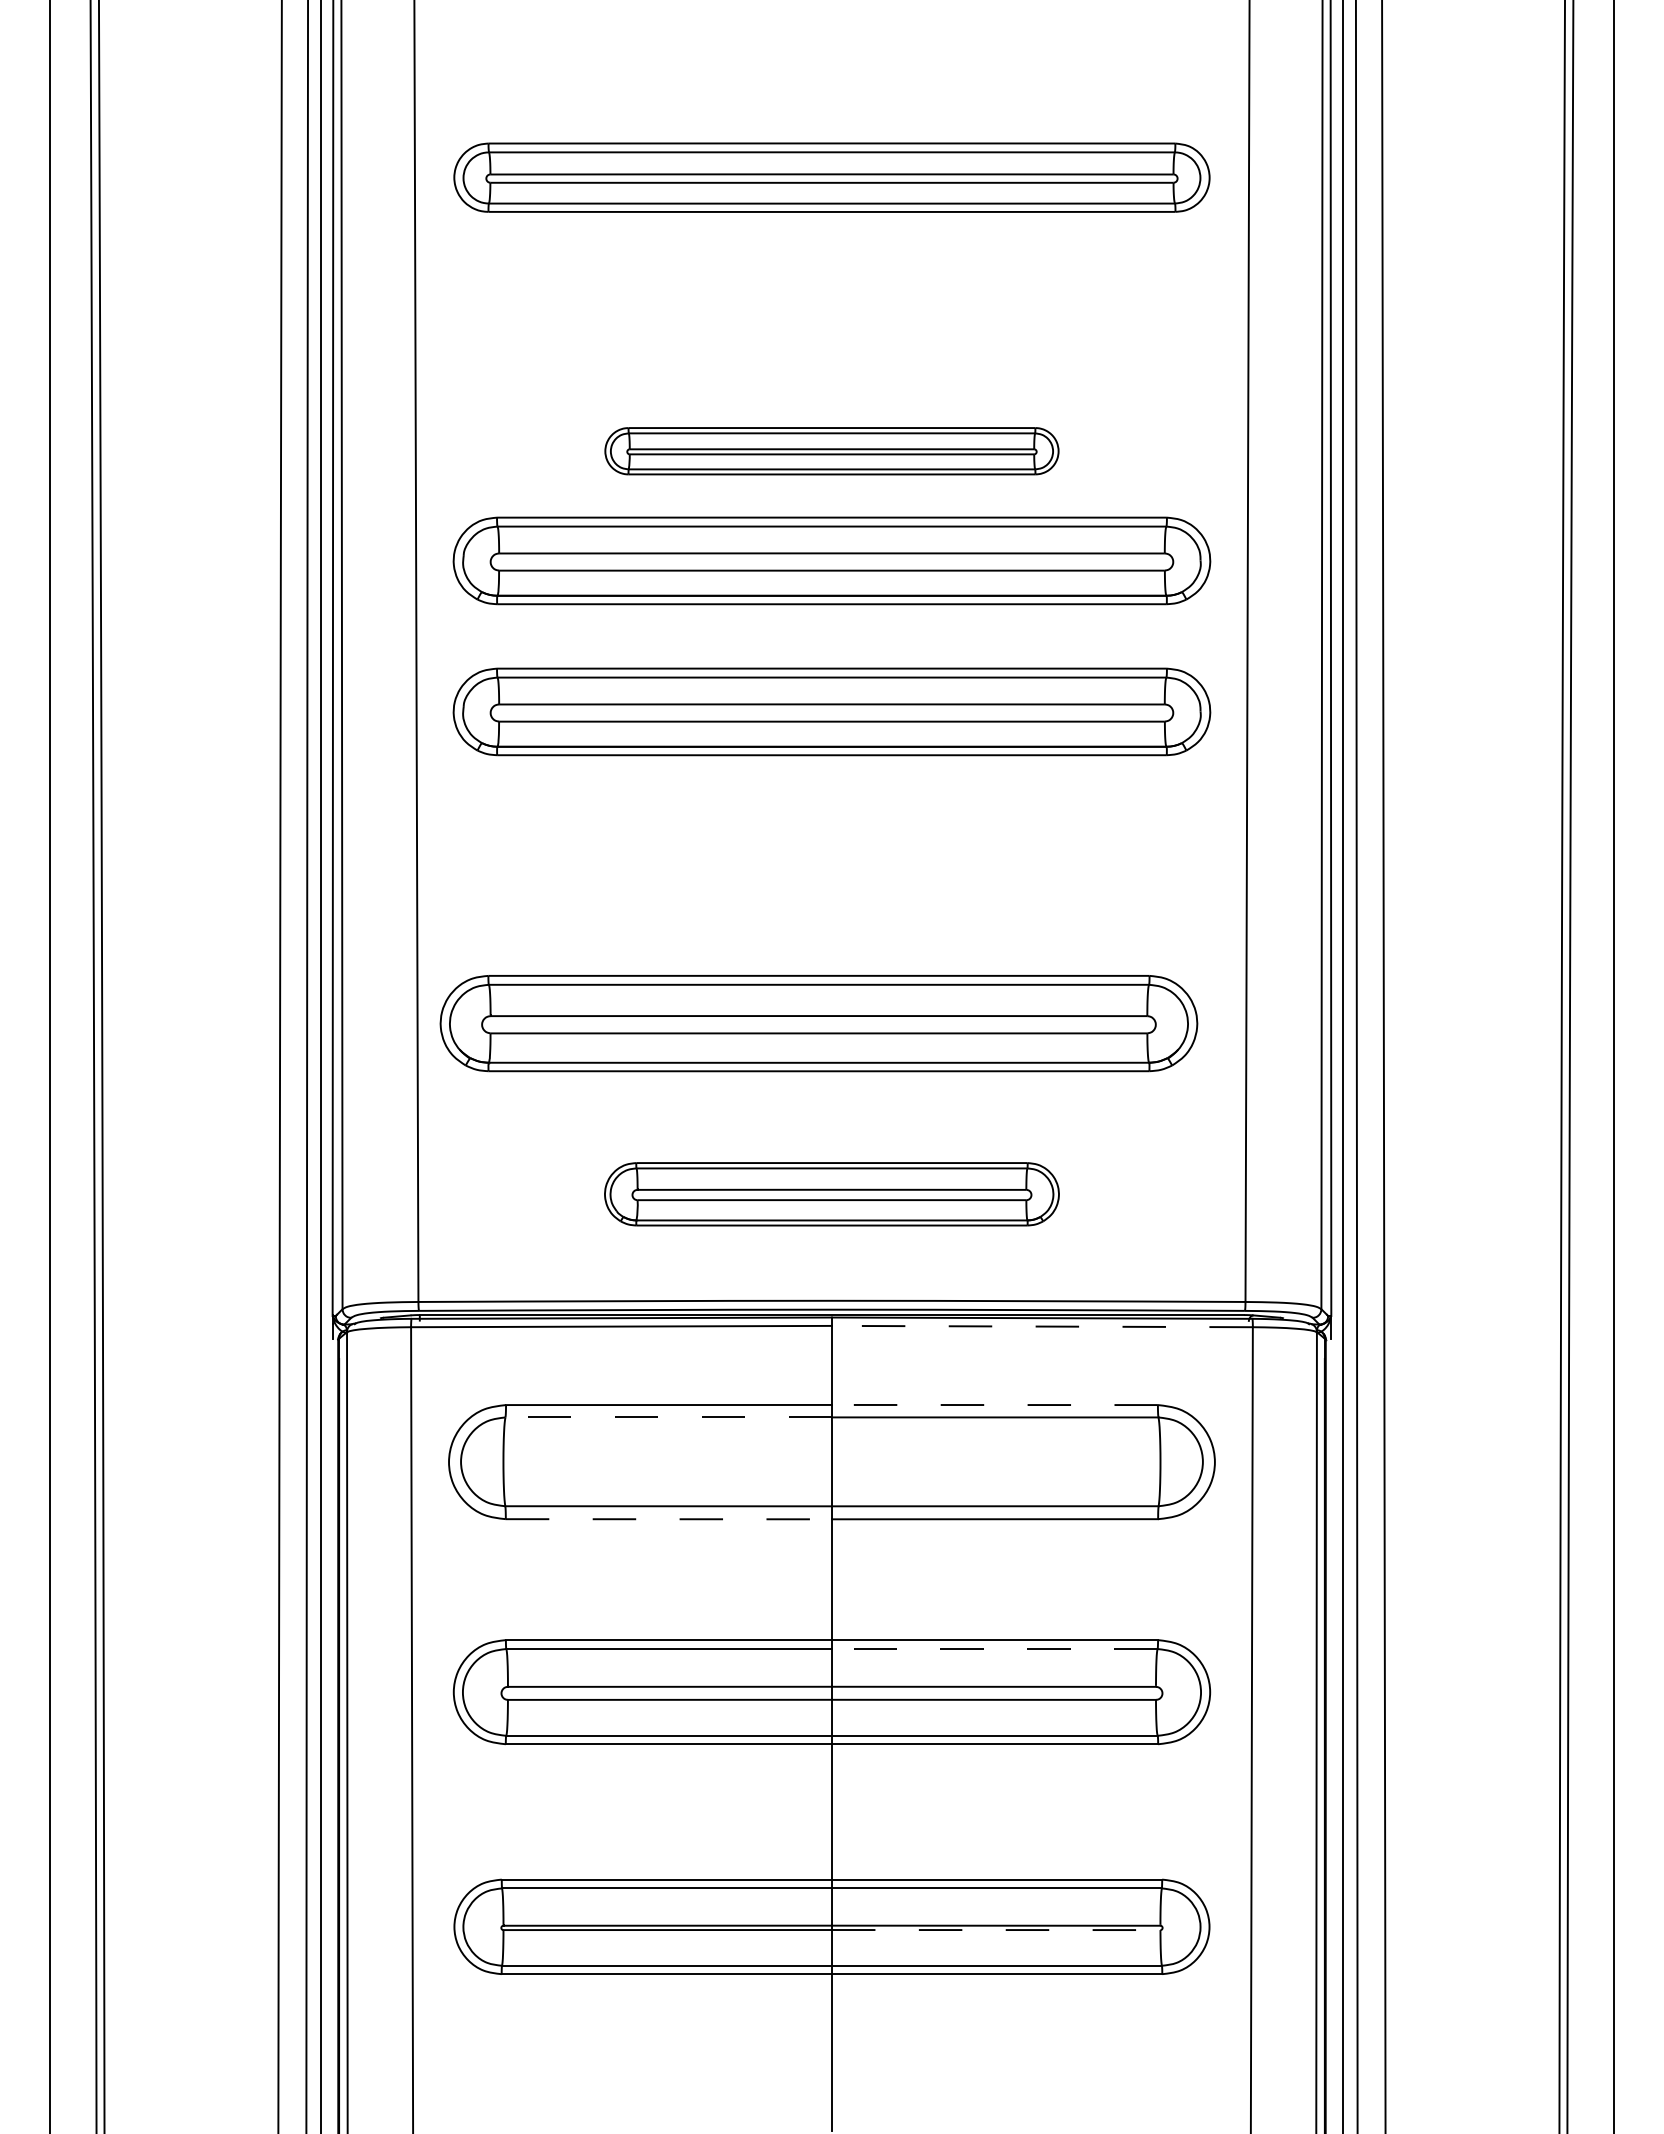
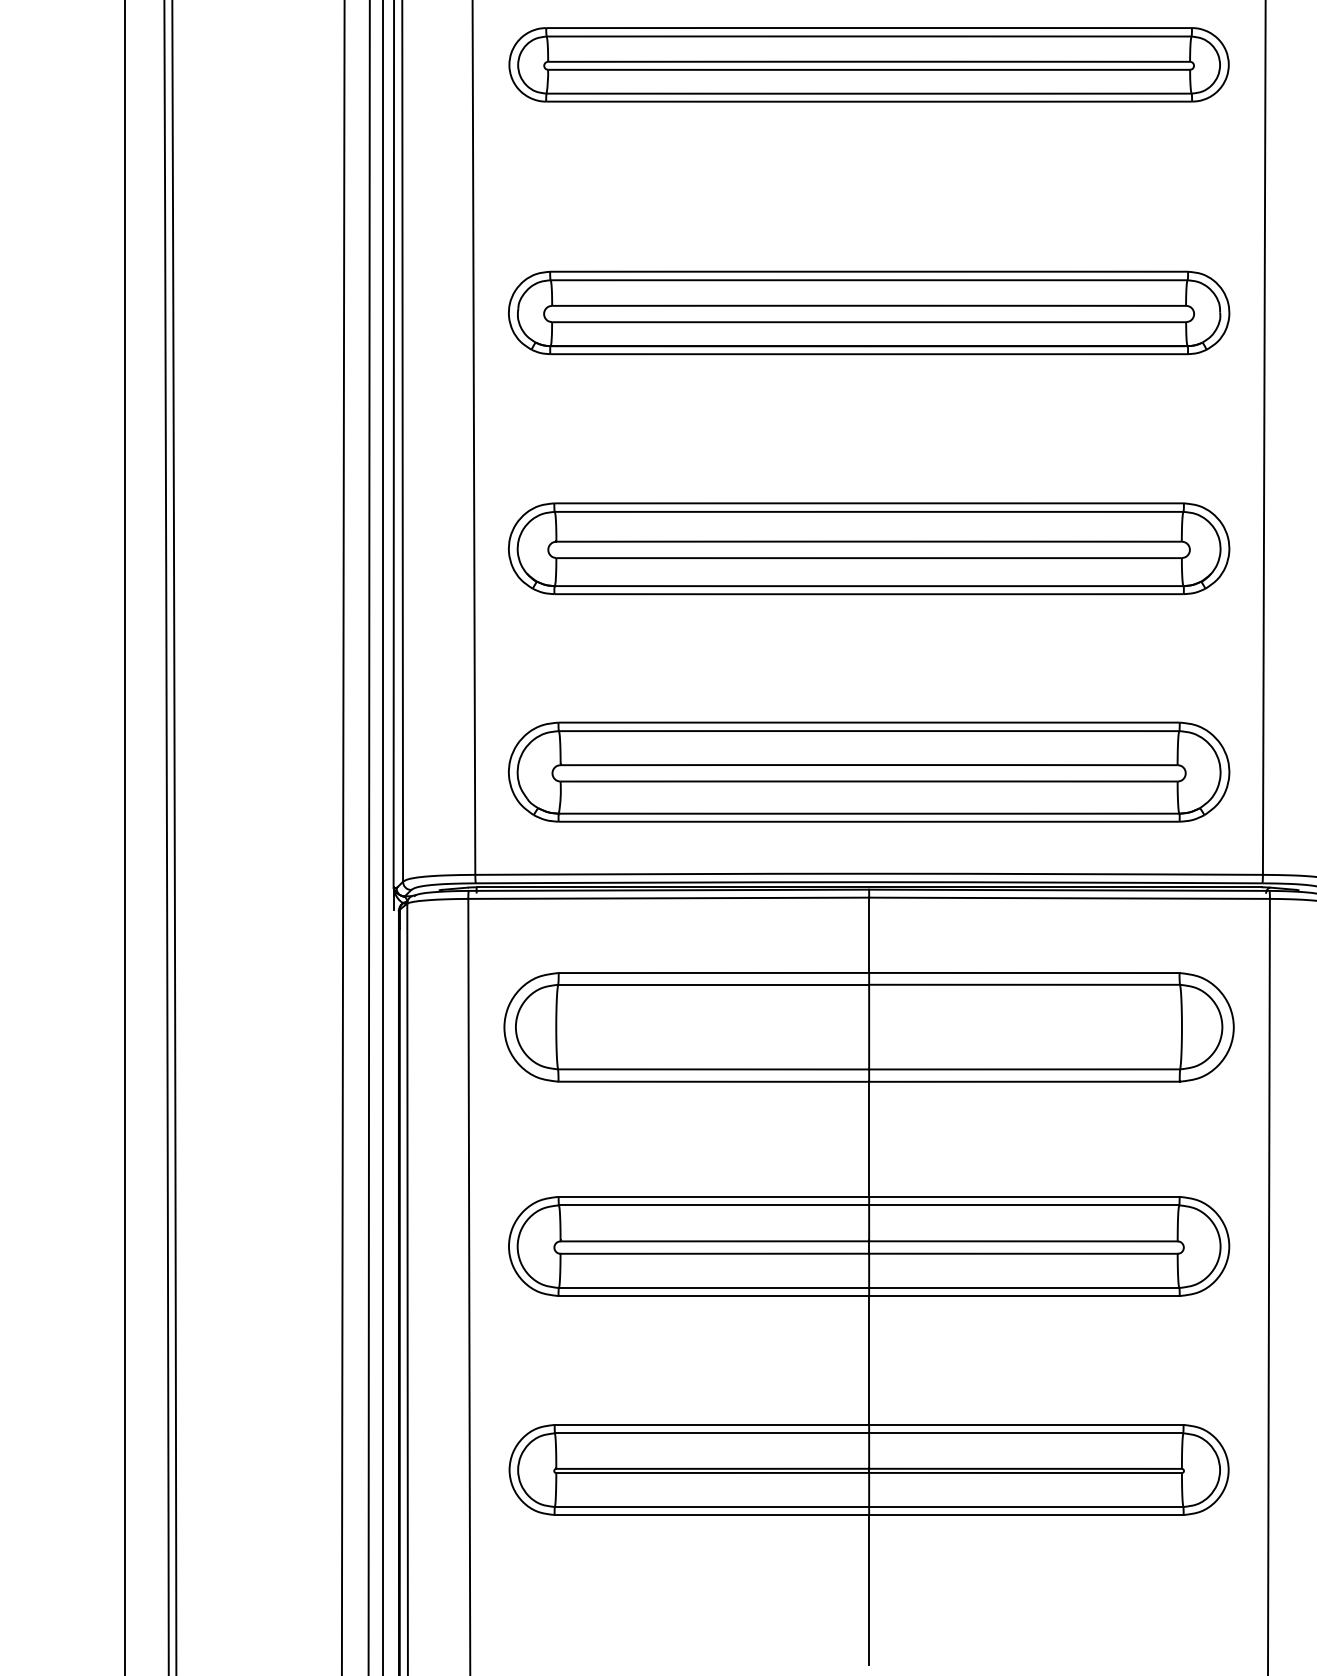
part: (831, 450) -> (868, 63), size x1.67
part: (831, 560) -> (868, 168), removed
part: (818, 1023) -> (868, 548), moved
part: (831, 1194) -> (868, 772), size x1.67
line: (1041, 1326) -> (1068, 898), dashed -> solid
line: (994, 1405) -> (1023, 973), dashed -> solid
line: (668, 1417) -> (713, 984), dashed -> solid
line: (669, 1519) -> (714, 1082), dashed -> solid
line: (994, 1649) -> (1023, 1205), dashed -> solid
line: (996, 1930) -> (1025, 1473), dashed -> solid

